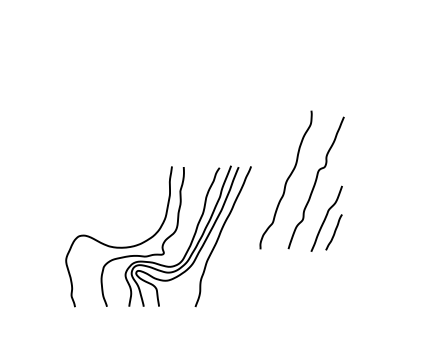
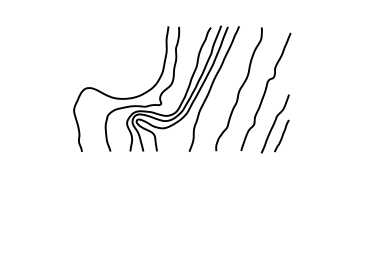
part: (158, 236) -> (156, 88), moved

